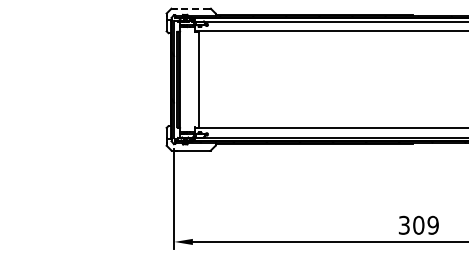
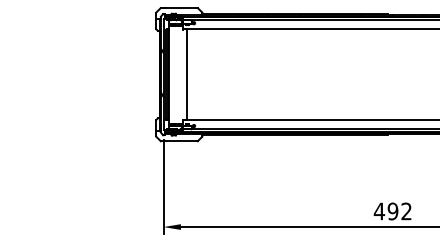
line: (192, 8) -> (180, 7), dashed -> solid
text: (418, 224) -> (392, 210), 309 -> 492

